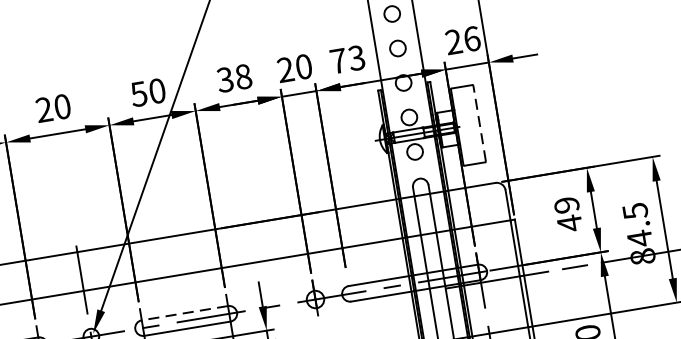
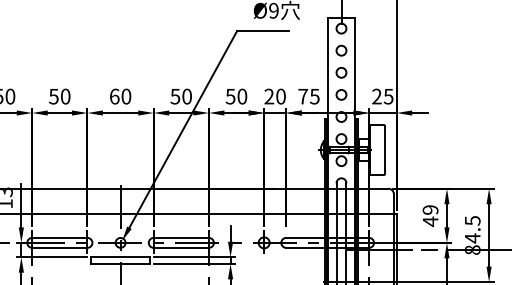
text: (471, 38) -> (388, 96), 26 -> 25
text: (355, 56) -> (314, 95), 73 -> 75
text: (234, 78) -> (236, 96), 38 -> 50
text: (43, 109) -> (114, 96), 20 -> 60
line: (479, 122) -> (384, 149), dashed -> solid
line: (185, 312) -> (181, 237), dashed -> solid

